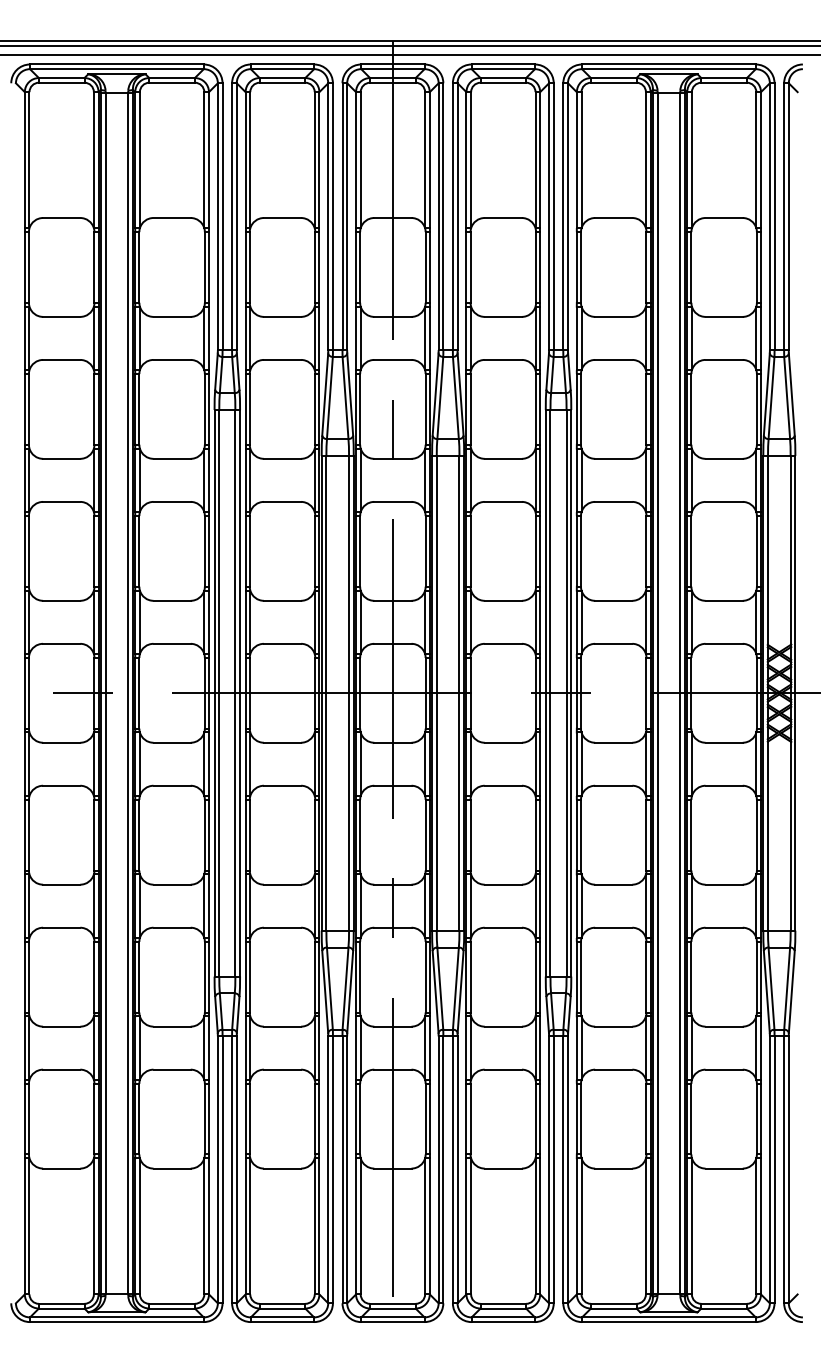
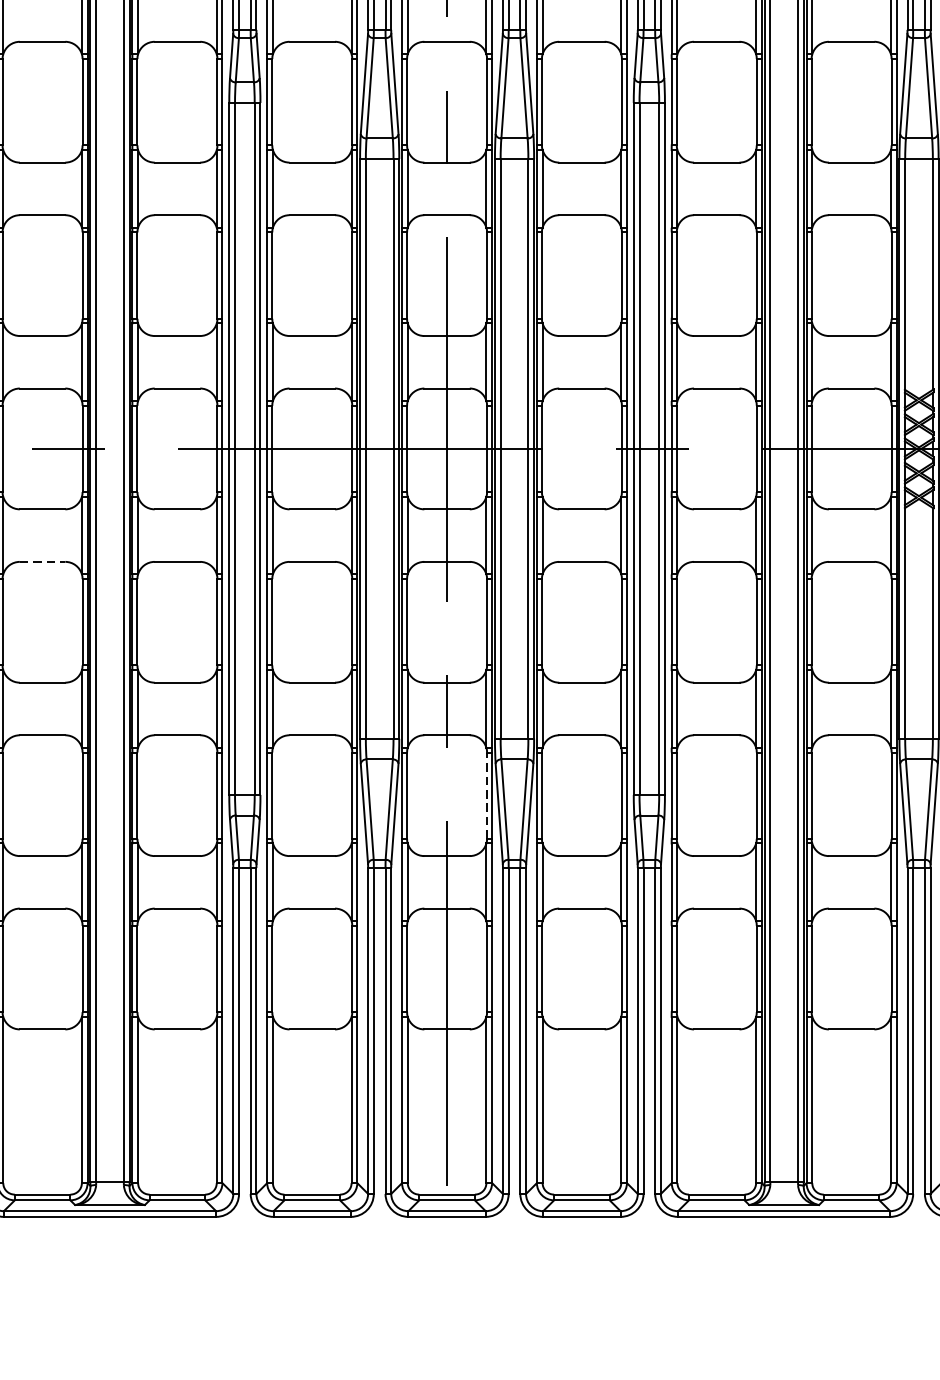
line: (61, 785) -> (42, 561), solid -> dashed
line: (425, 976) -> (486, 794), solid -> dashed

